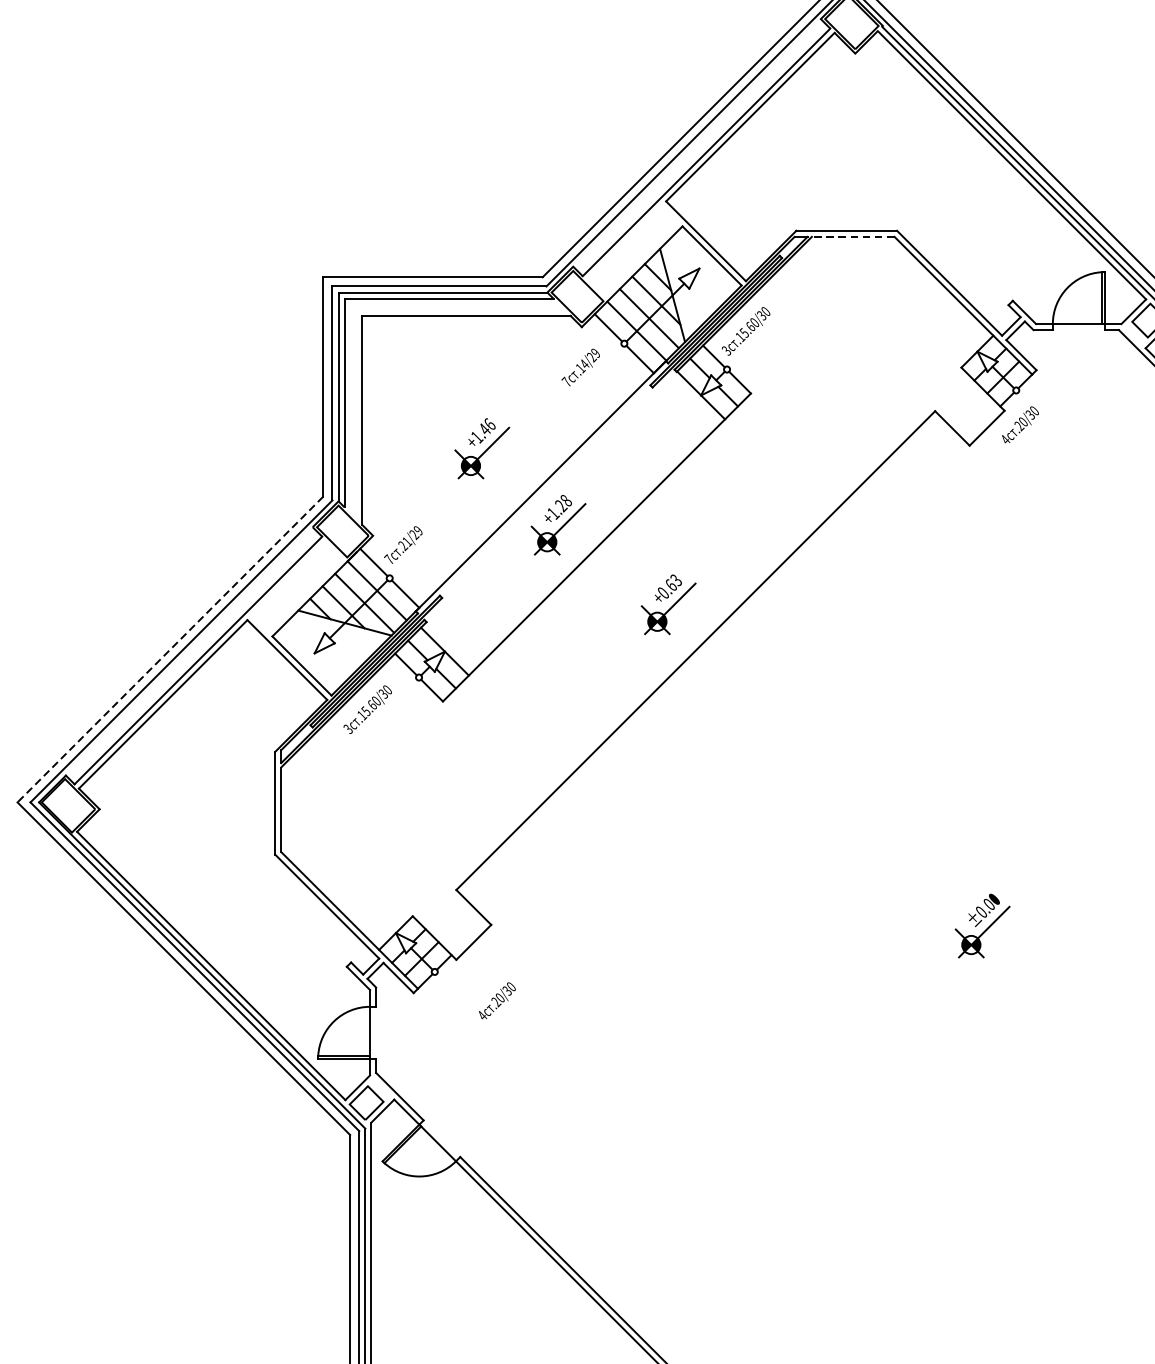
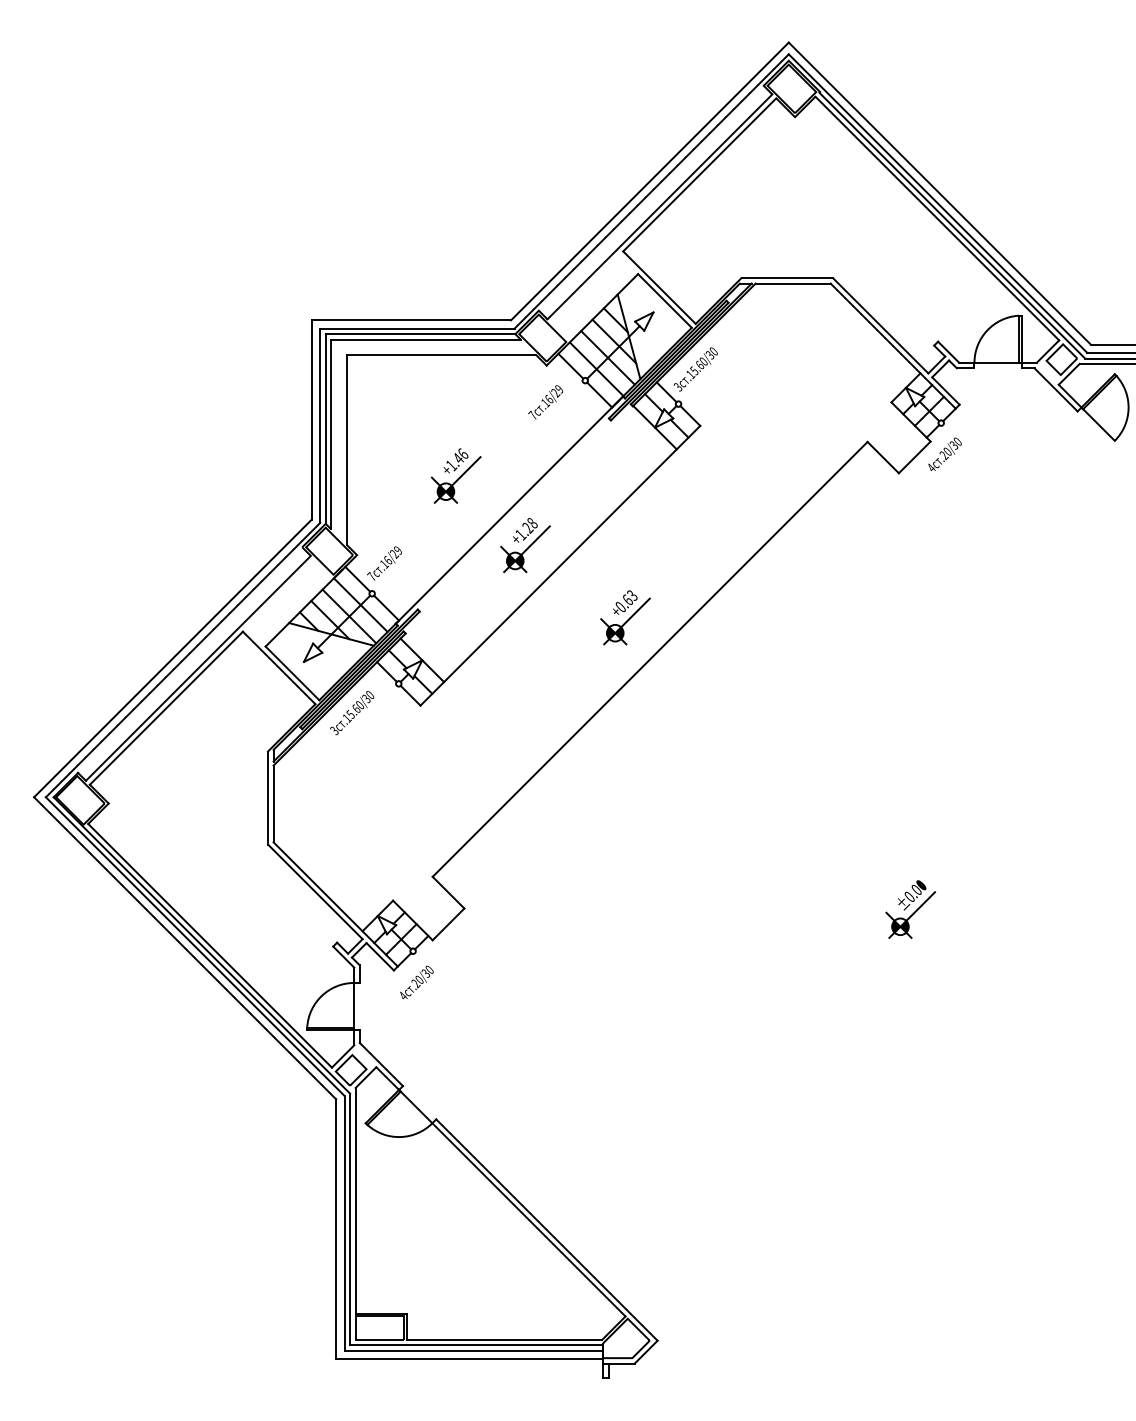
line: (853, 236) -> (793, 283), dashed -> solid
text: (584, 363) -> (549, 398), .14/29 -> .16/29
text: (405, 543) -> (386, 562), .21/29 -> .16/29
line: (169, 649) -> (172, 658), dashed -> solid
text: (496, 1000) -> (416, 982), moved

